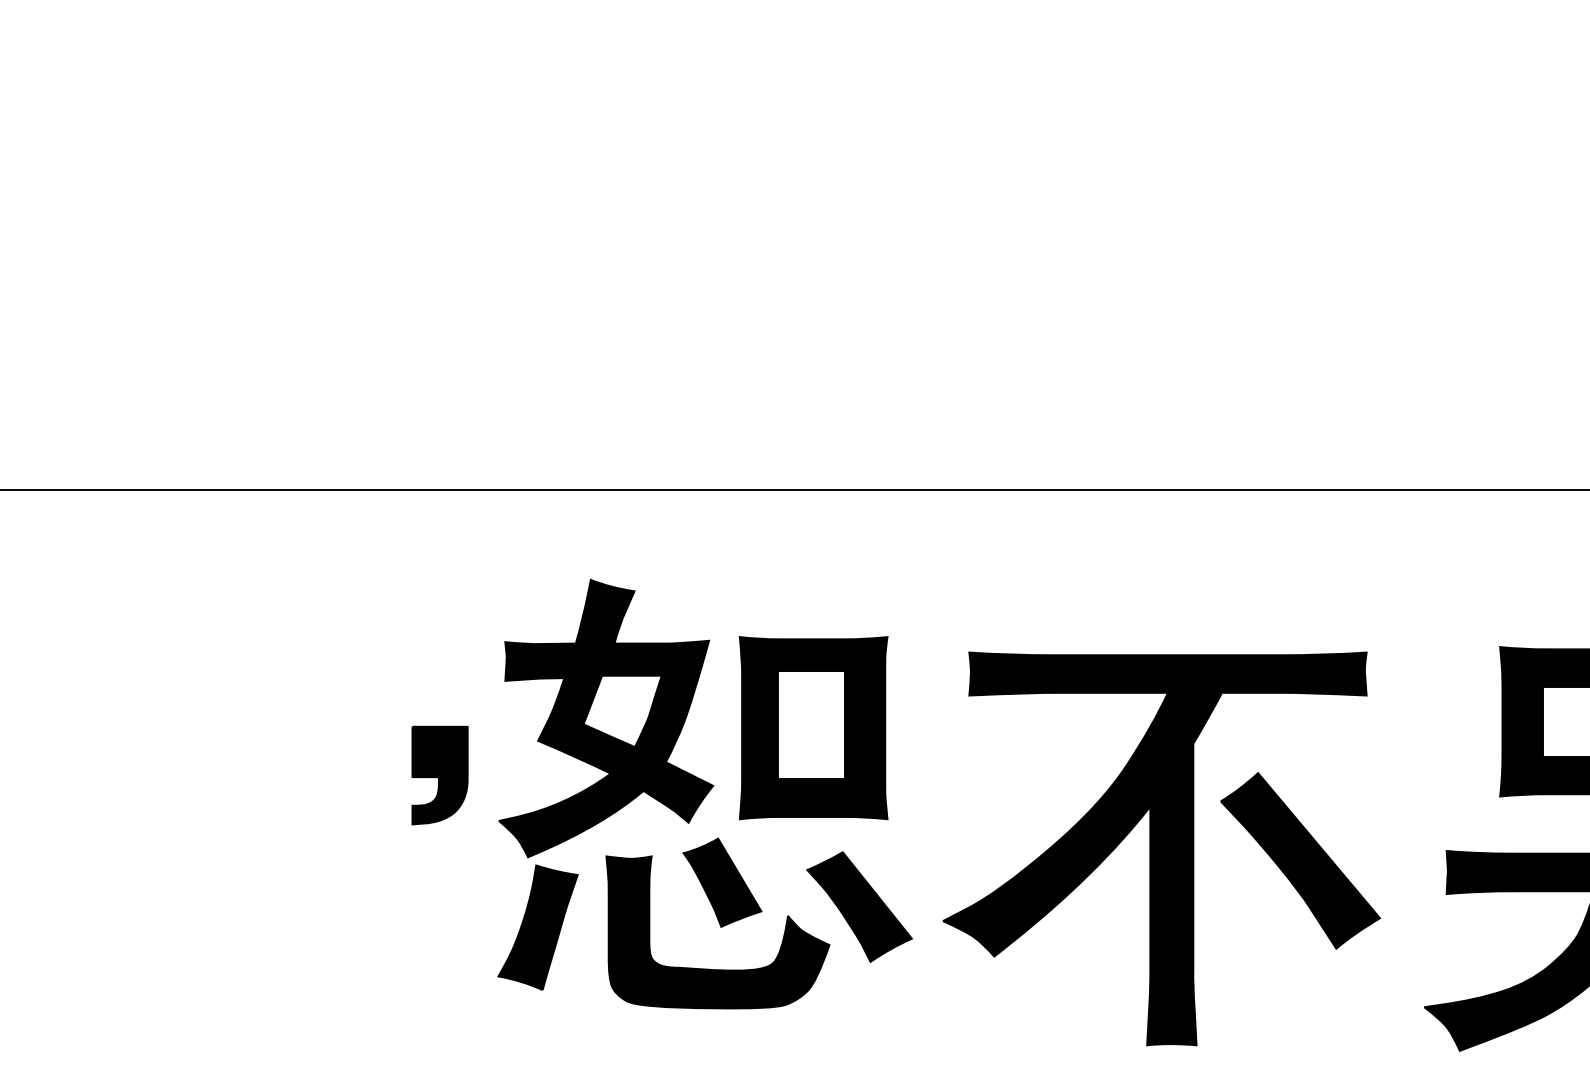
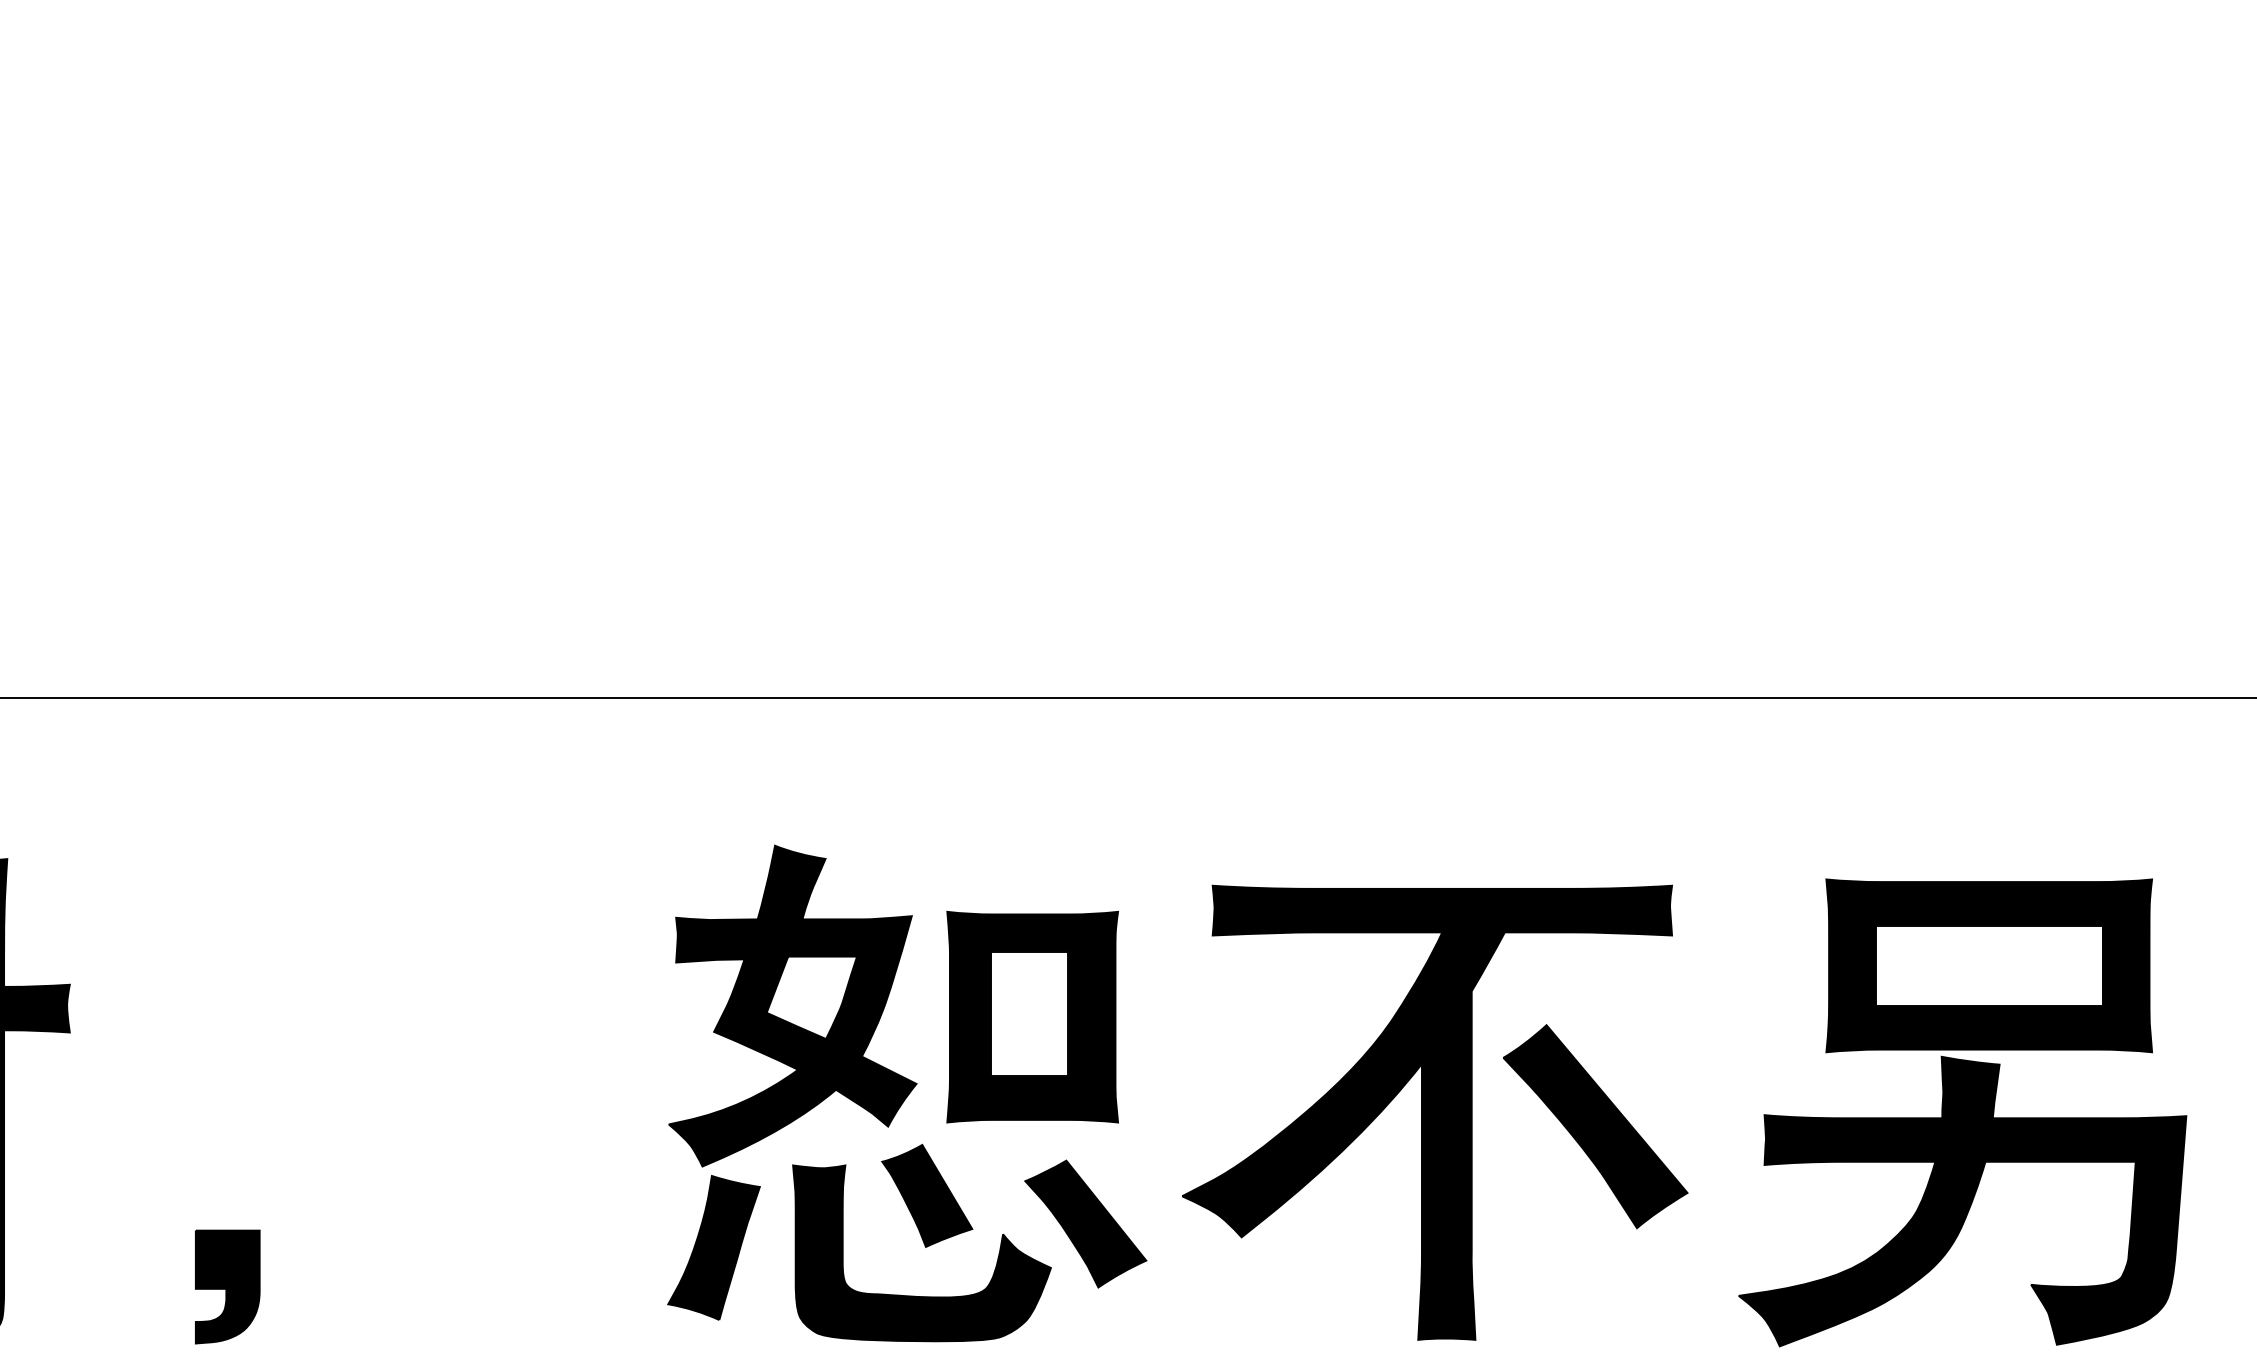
part: (439, 775) -> (227, 1286), moved
part: (705, 794) -> (907, 1093), moved

